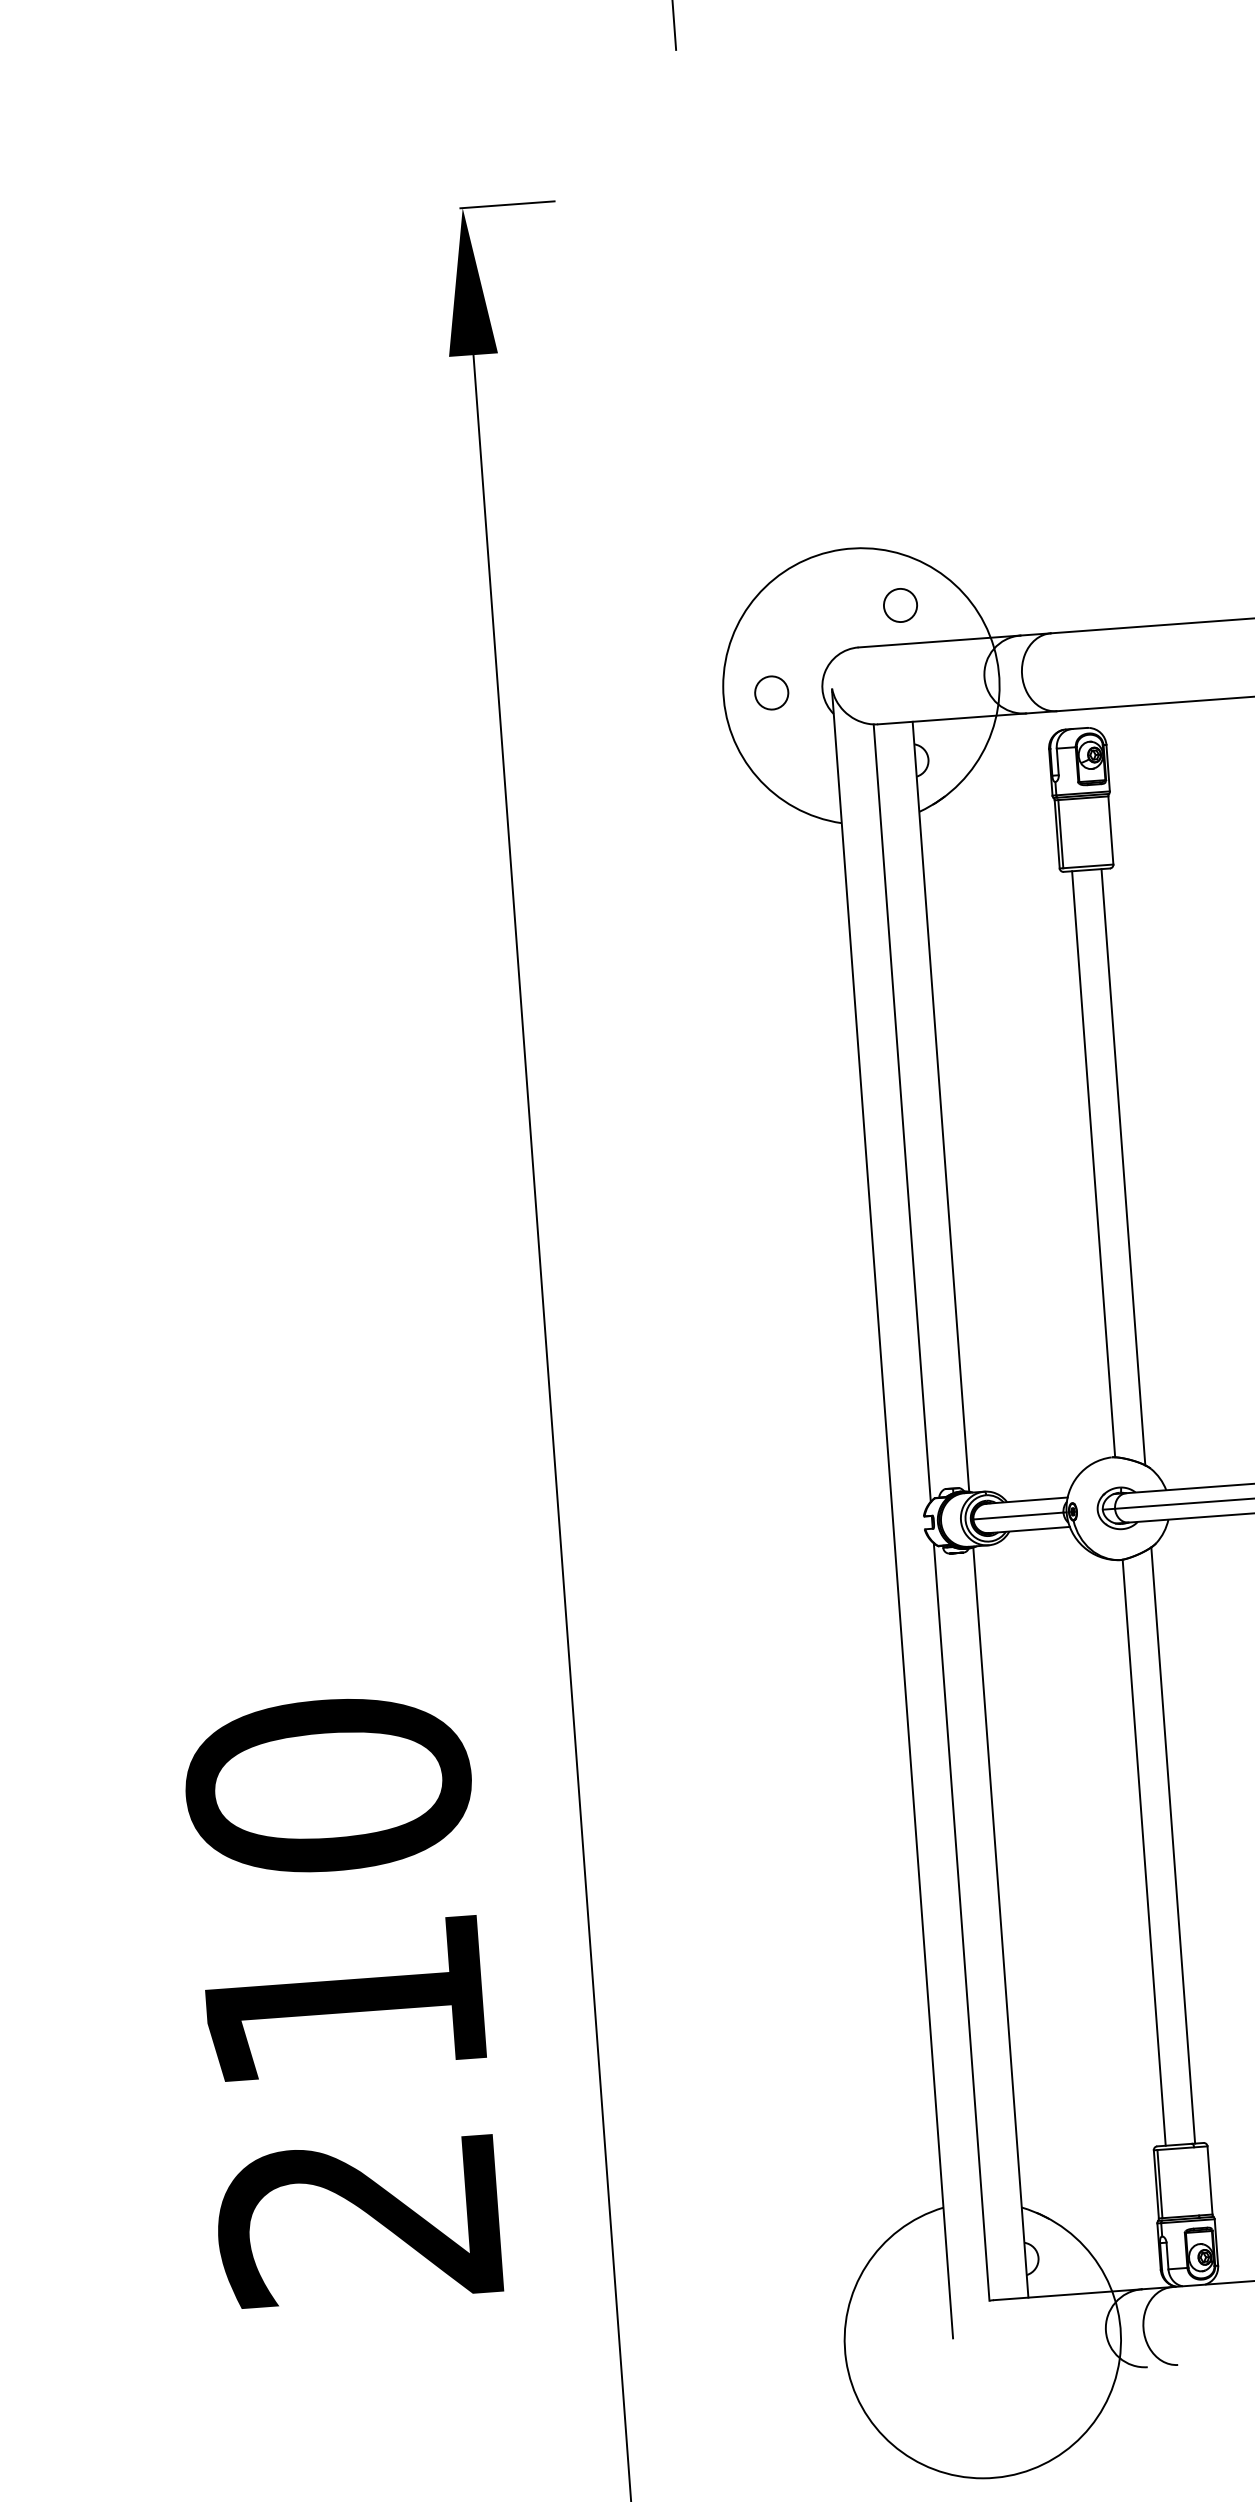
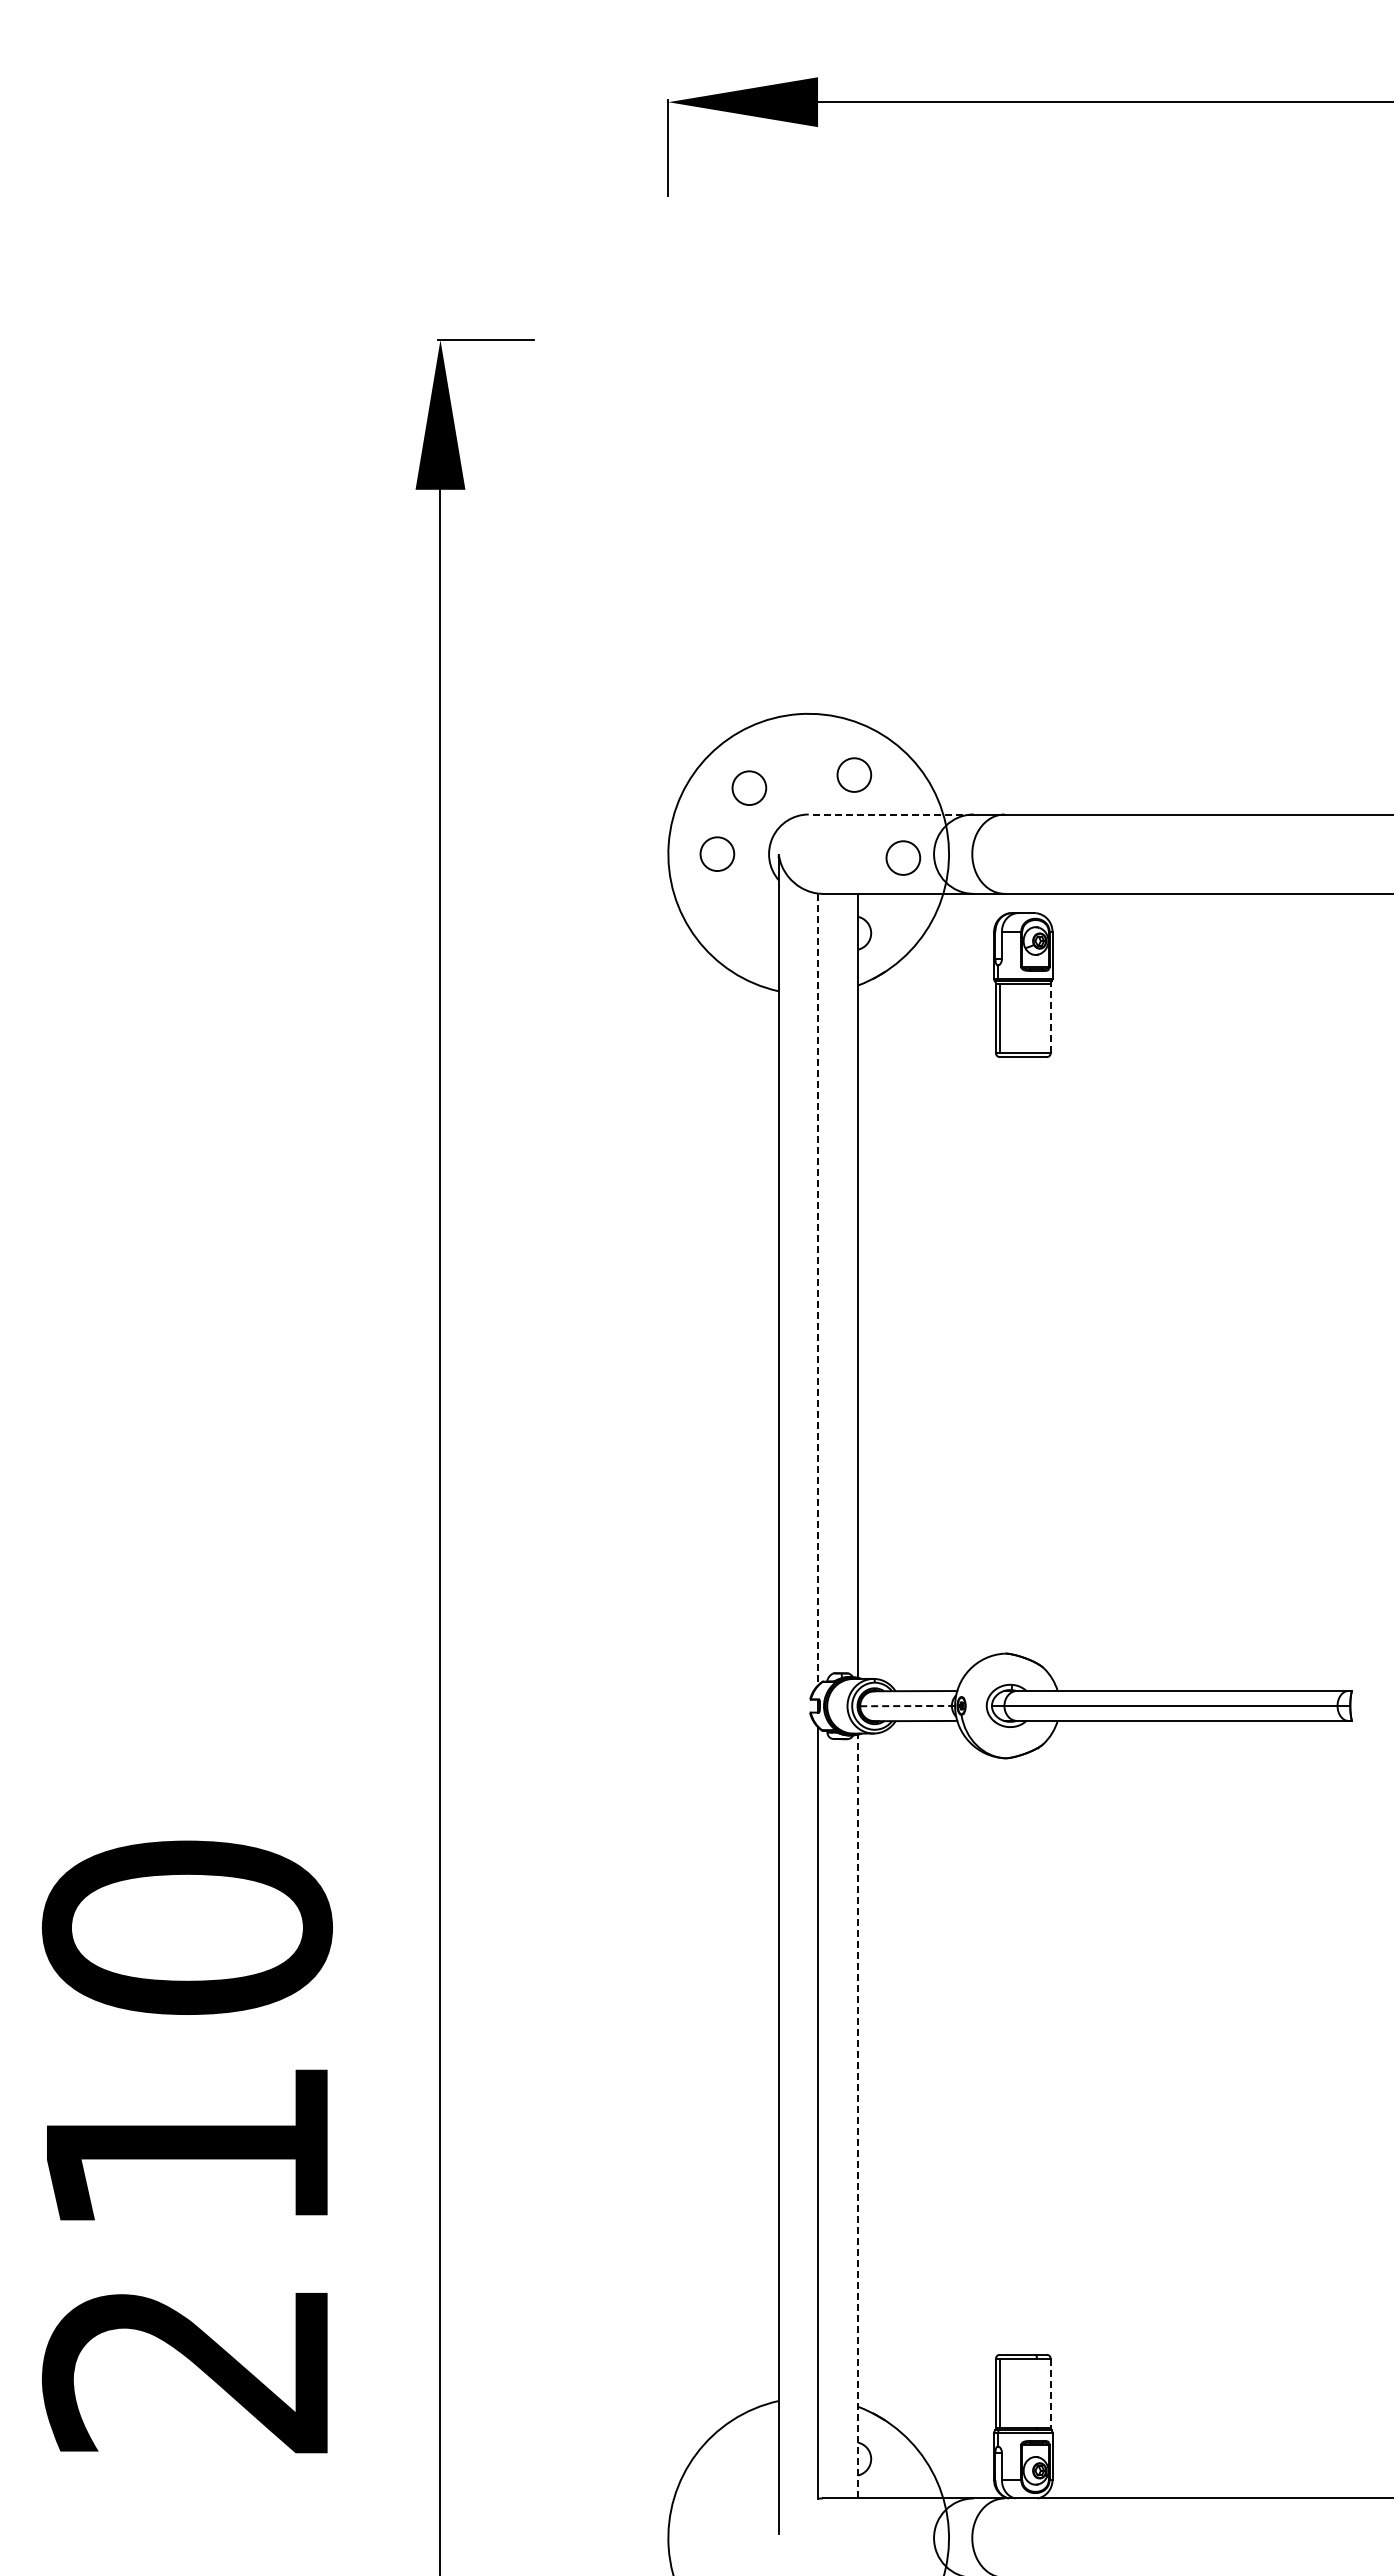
circle: (798, 625) -> (749, 787), added
line: (939, 641) -> (891, 814), solid -> dashed
circle: (954, 682) -> (903, 857), added
line: (1110, 830) -> (1050, 1018), solid -> dashed
line: (902, 1113) -> (818, 1289), solid -> dashed
line: (1093, 1164) -> (1008, 1355), removed
line: (1123, 1167) -> (1038, 1360), removed
line: (1018, 1516) -> (906, 1706), solid -> dashed
line: (1173, 1844) -> (1038, 2050), removed
line: (1144, 1852) -> (1008, 2056), removed
line: (1000, 1922) -> (857, 2116), solid -> dashed
line: (1209, 2180) -> (1050, 2393), solid -> dashed

